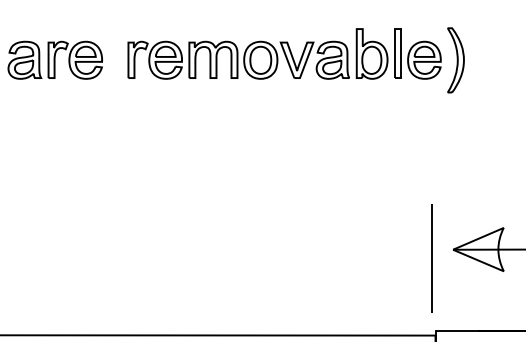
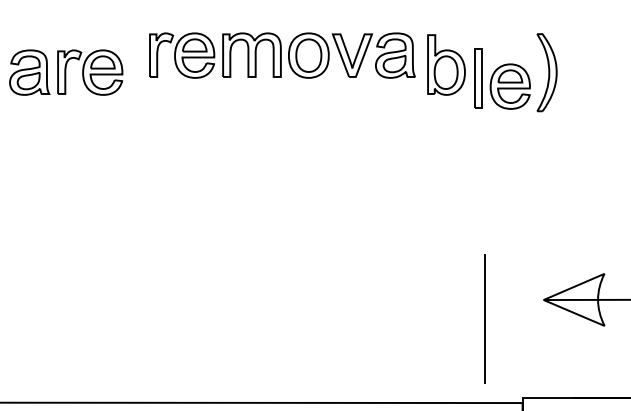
part: (417, 53) -> (502, 78), moved
part: (238, 60) -> (282, 55), moved
line: (432, 257) -> (484, 318), moved

